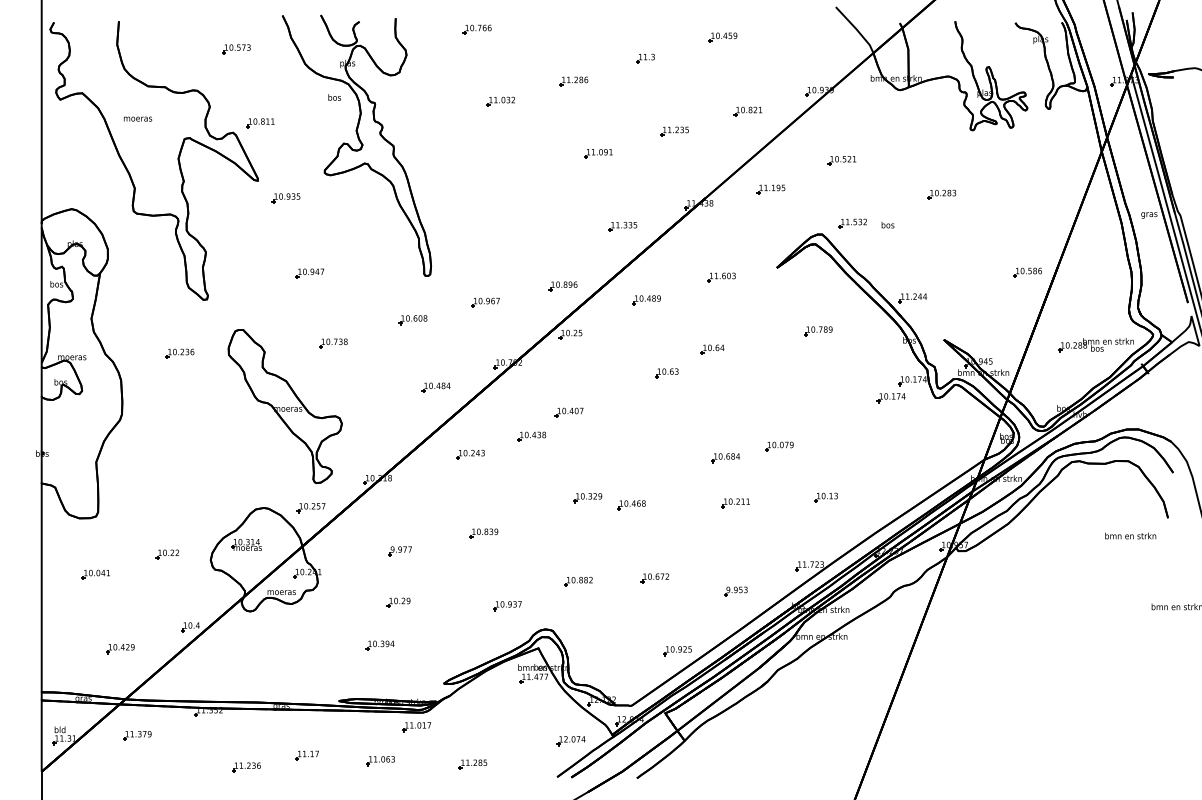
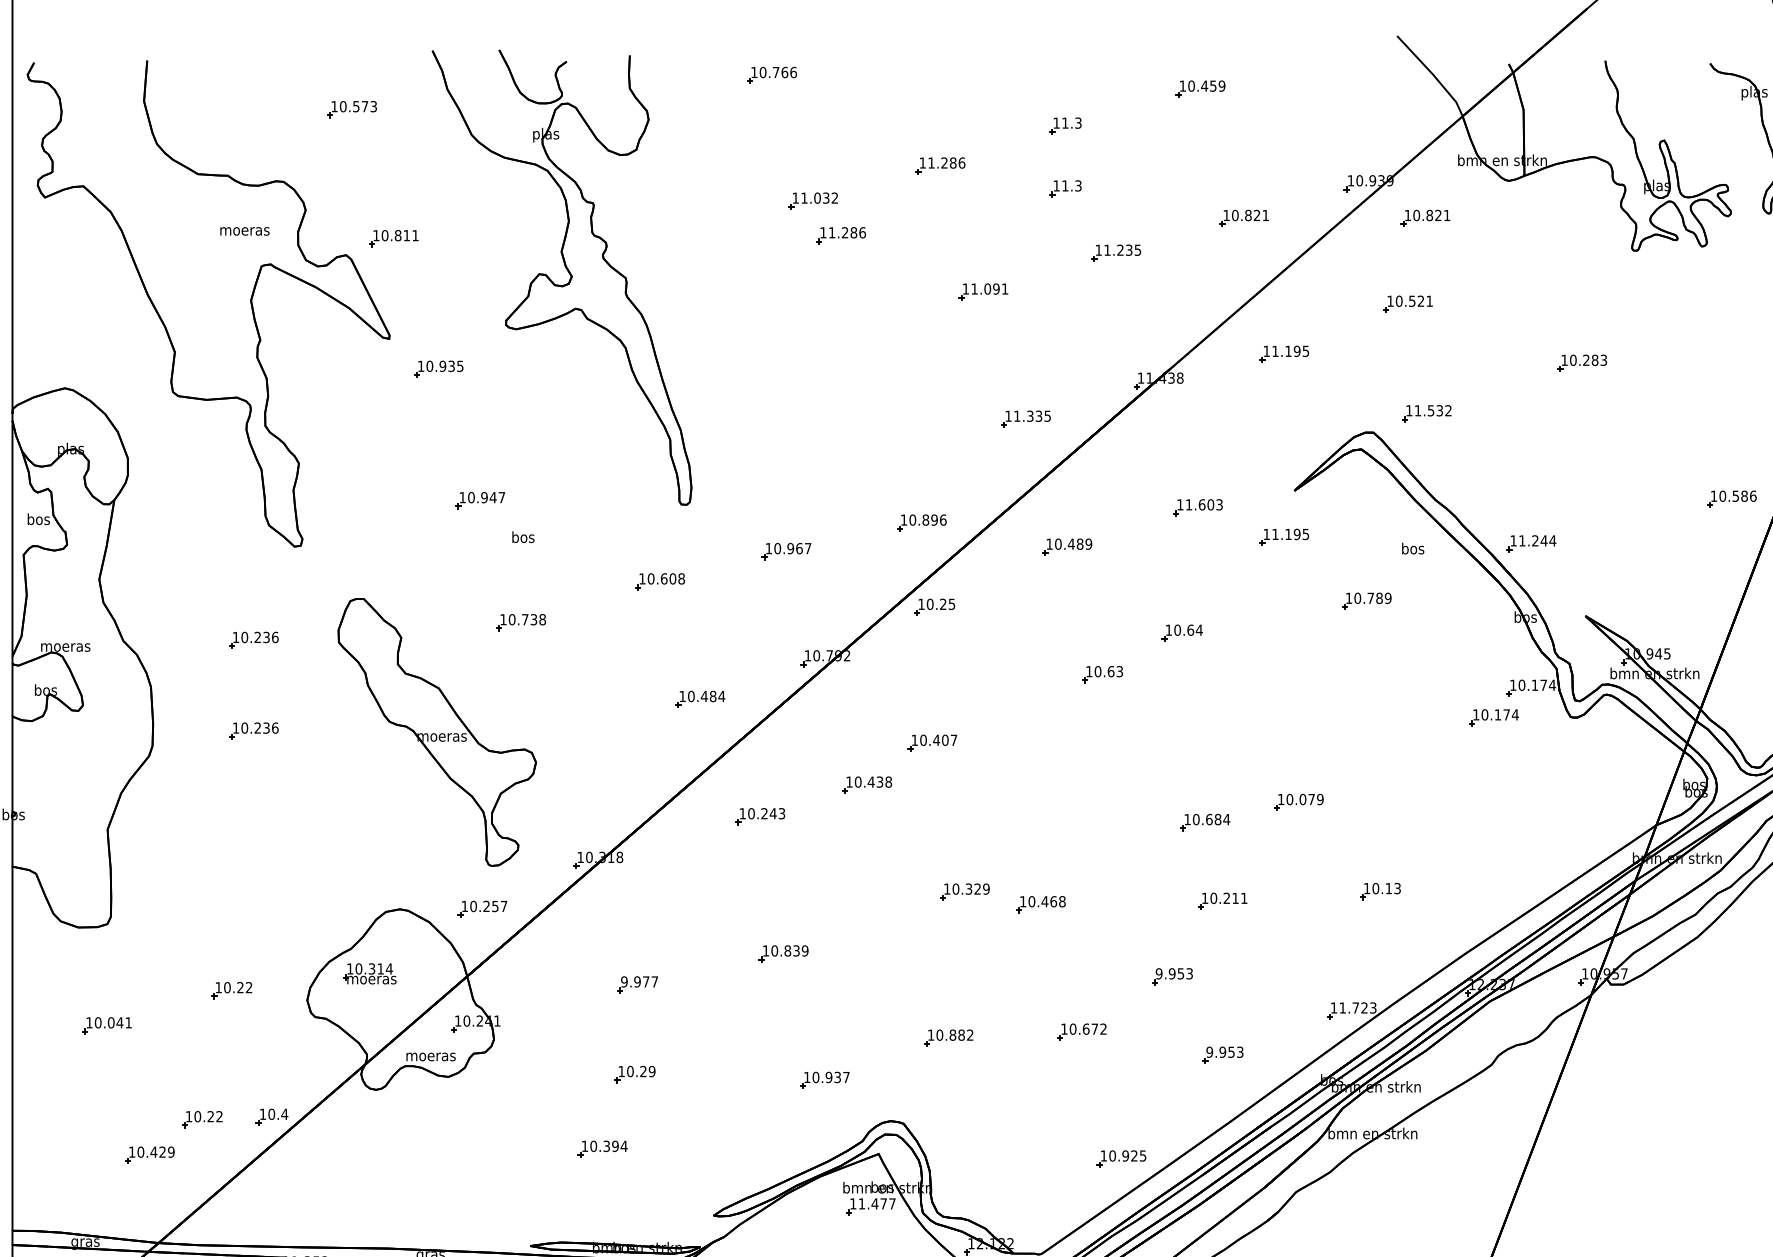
part: (645, 94) -> (1065, 188), added
text: (334, 97) -> (523, 537), moved
part: (851, 111) -> (1424, 218), added
text: (138, 118) -> (245, 230), moved
part: (516, 121) -> (840, 235), added
text: (887, 225) -> (1412, 549), moved
part: (770, 294) -> (1283, 537), added
part: (179, 405) -> (252, 730), added
part: (706, 546) -> (1171, 976), added
part: (150, 628) -> (202, 1119), added

